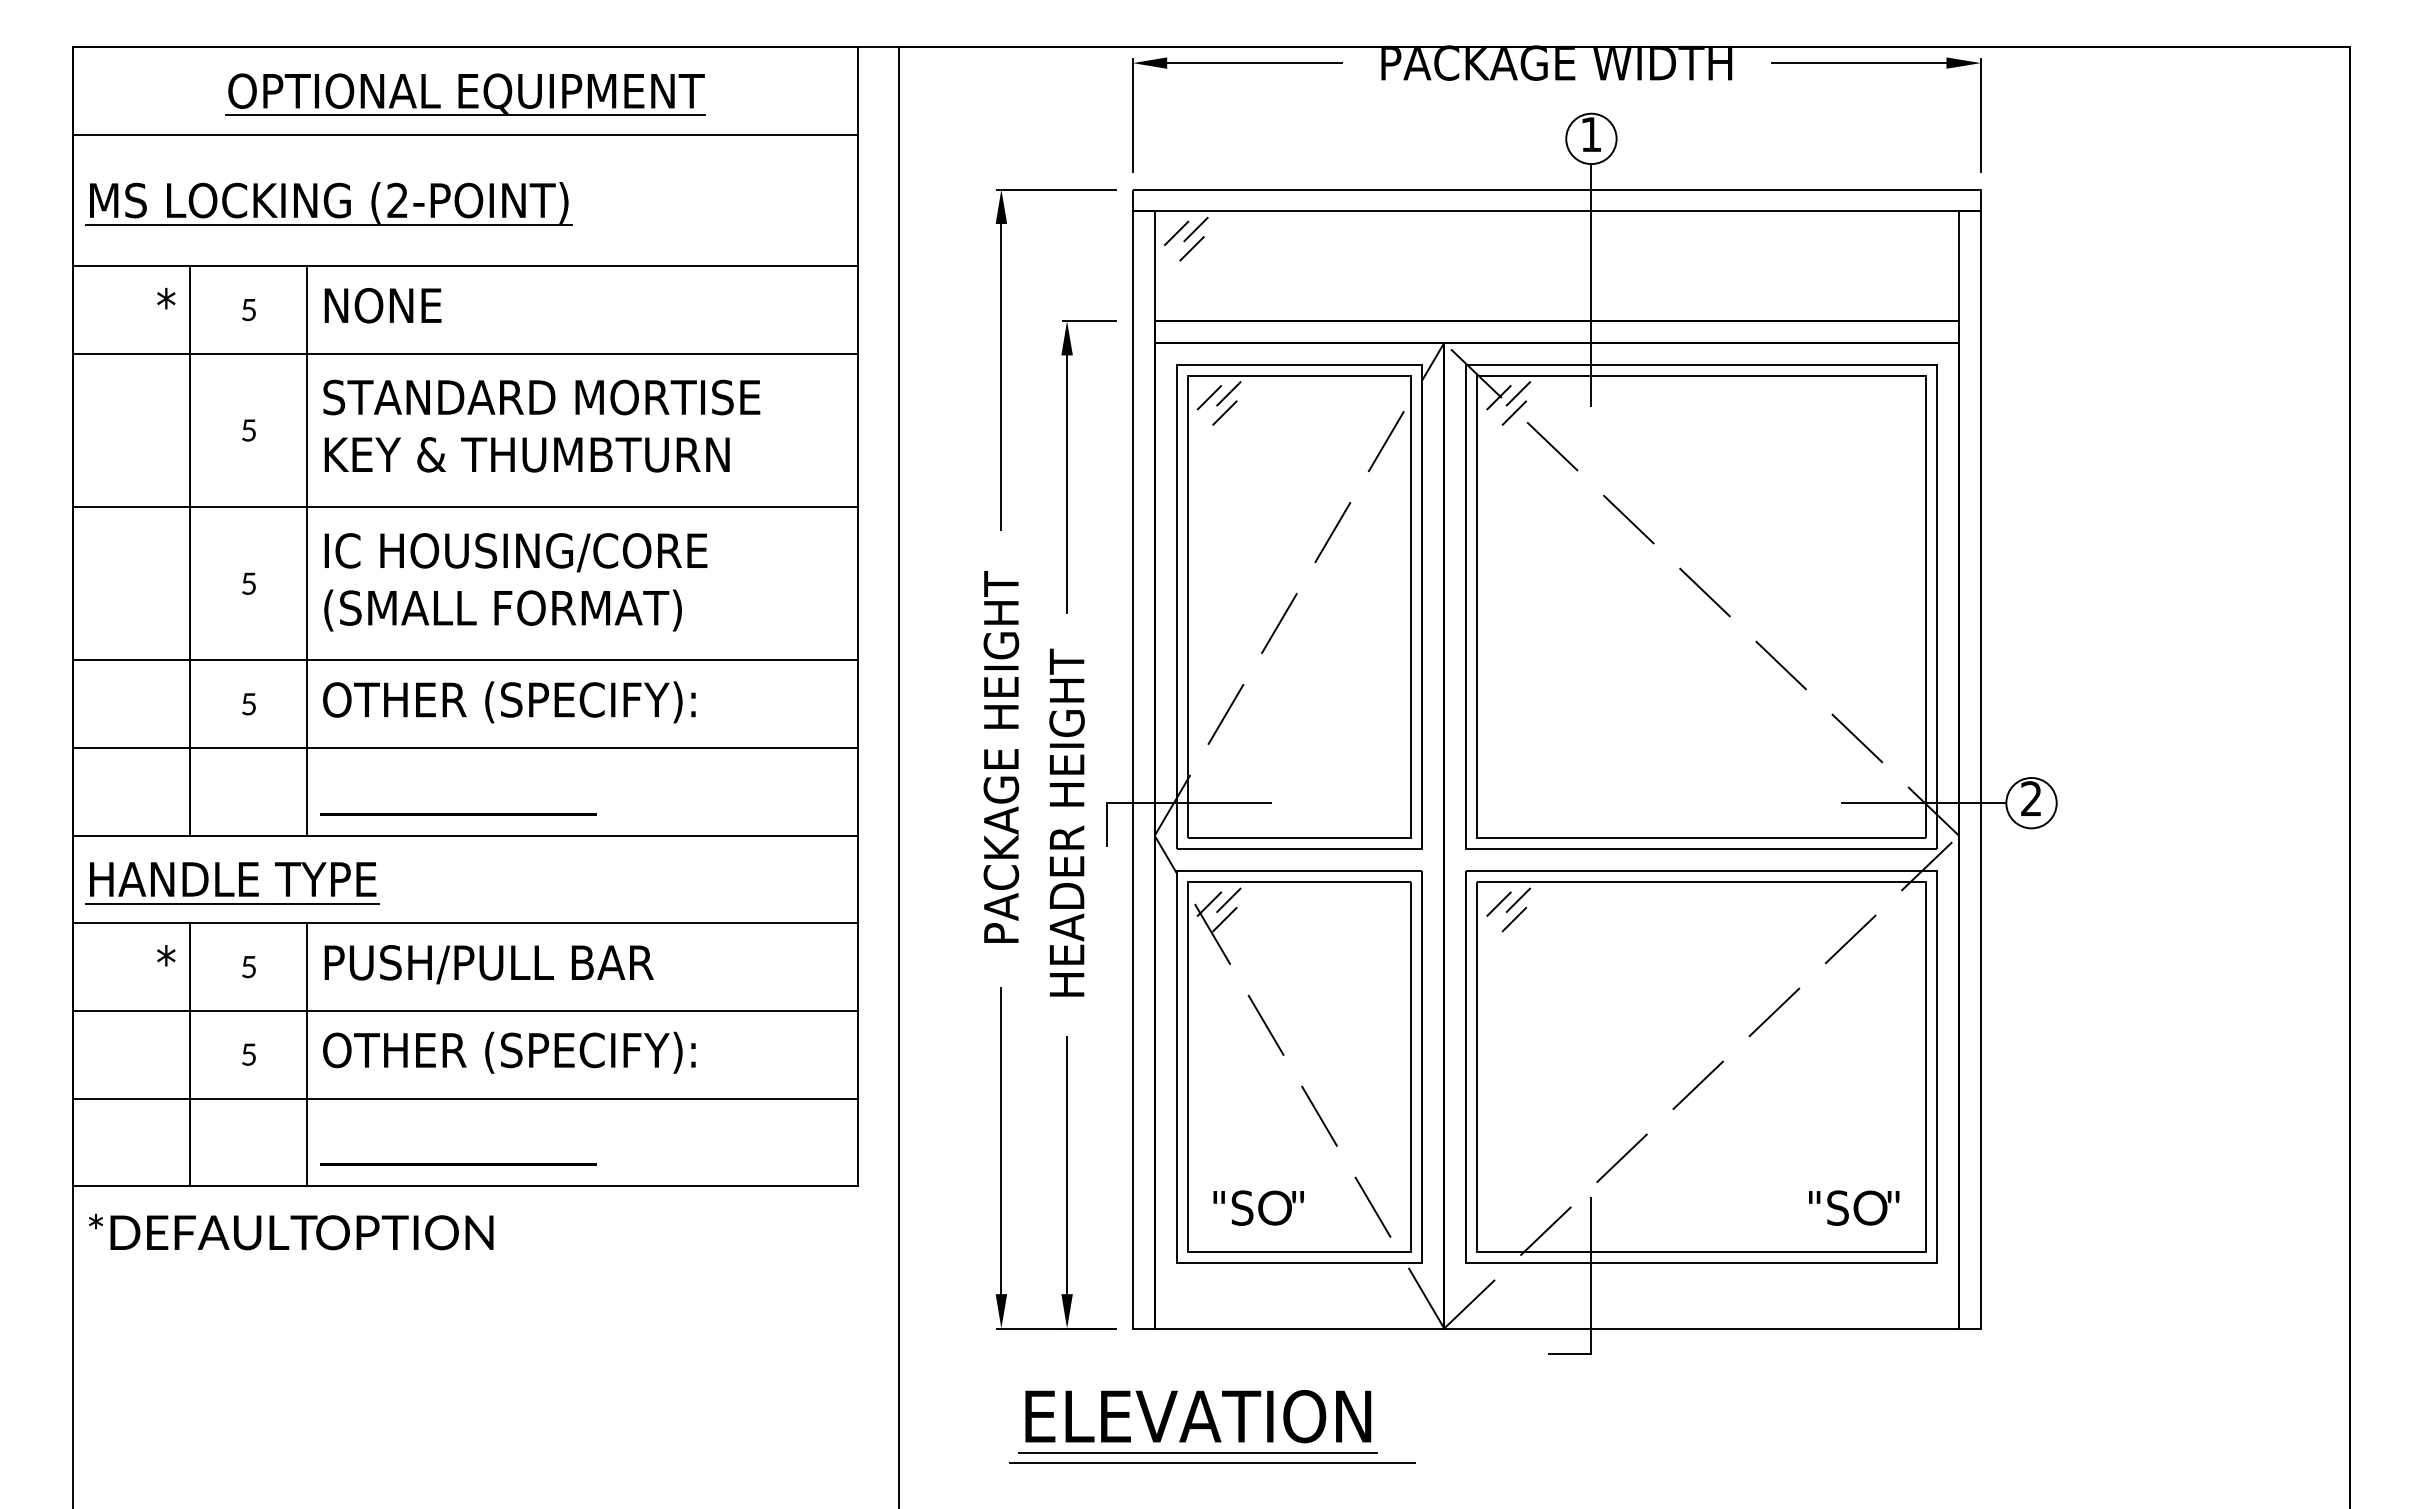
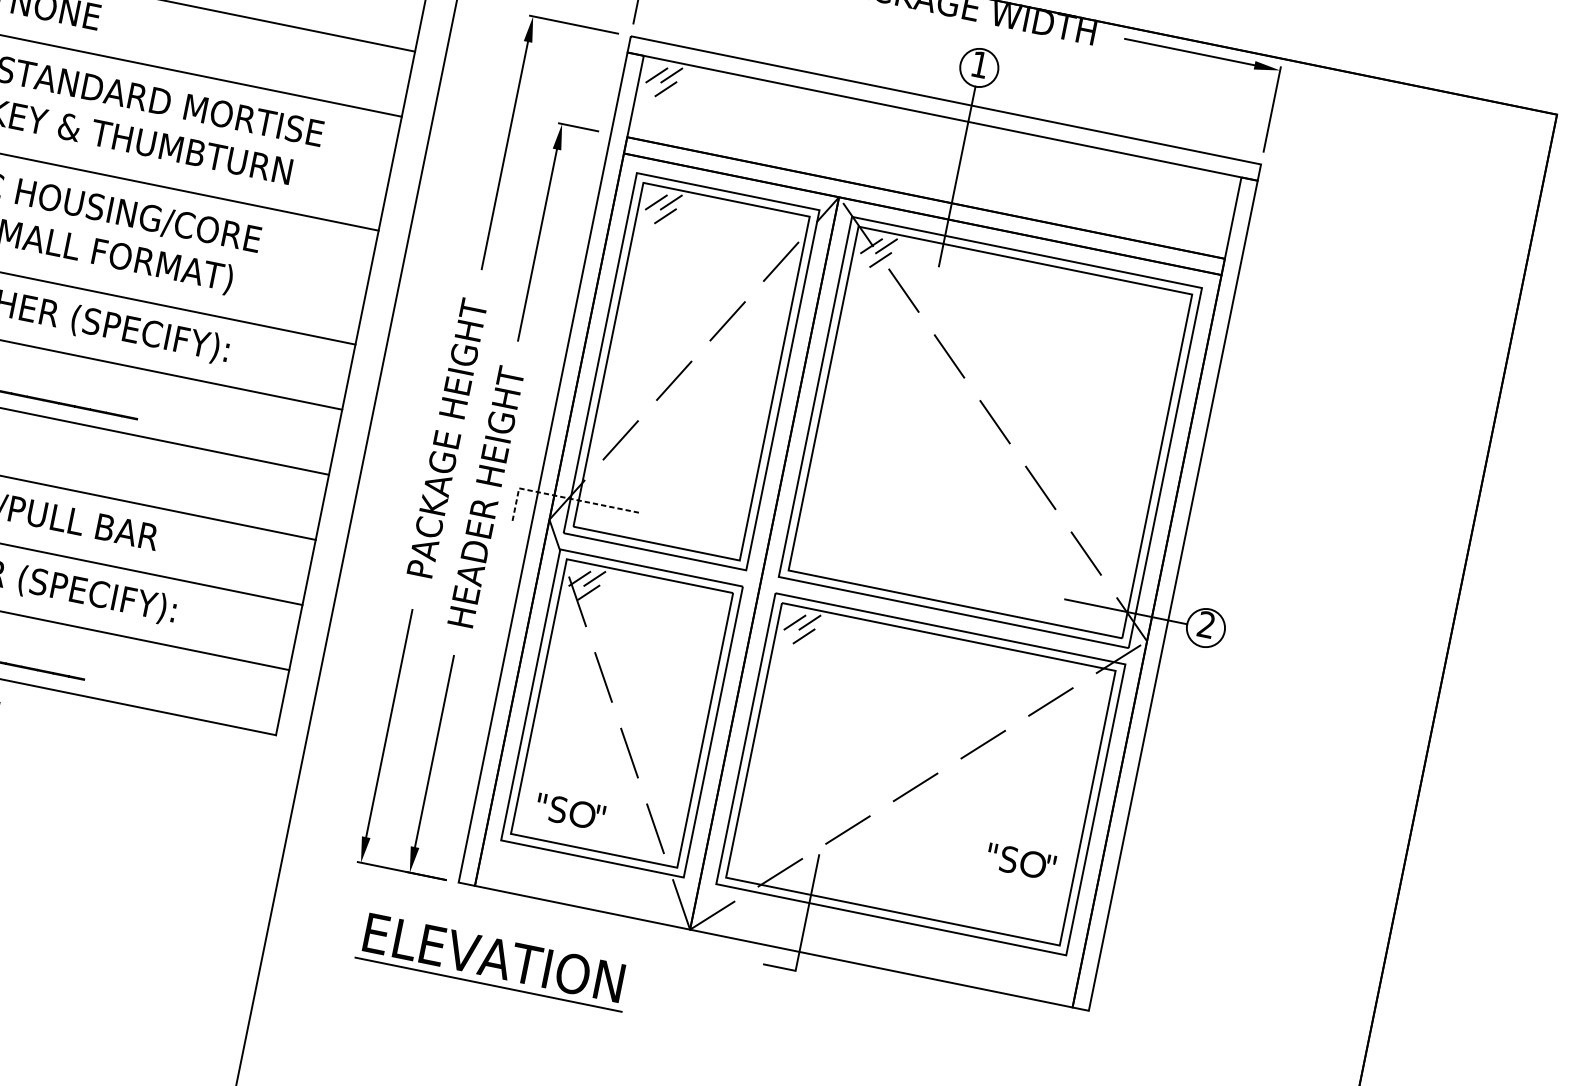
line: (1167, 803) -> (563, 497), solid -> dashed
text: (1854, 1207) -> (1021, 861), moved
line: (1211, 1462) -> (496, 994), removed

